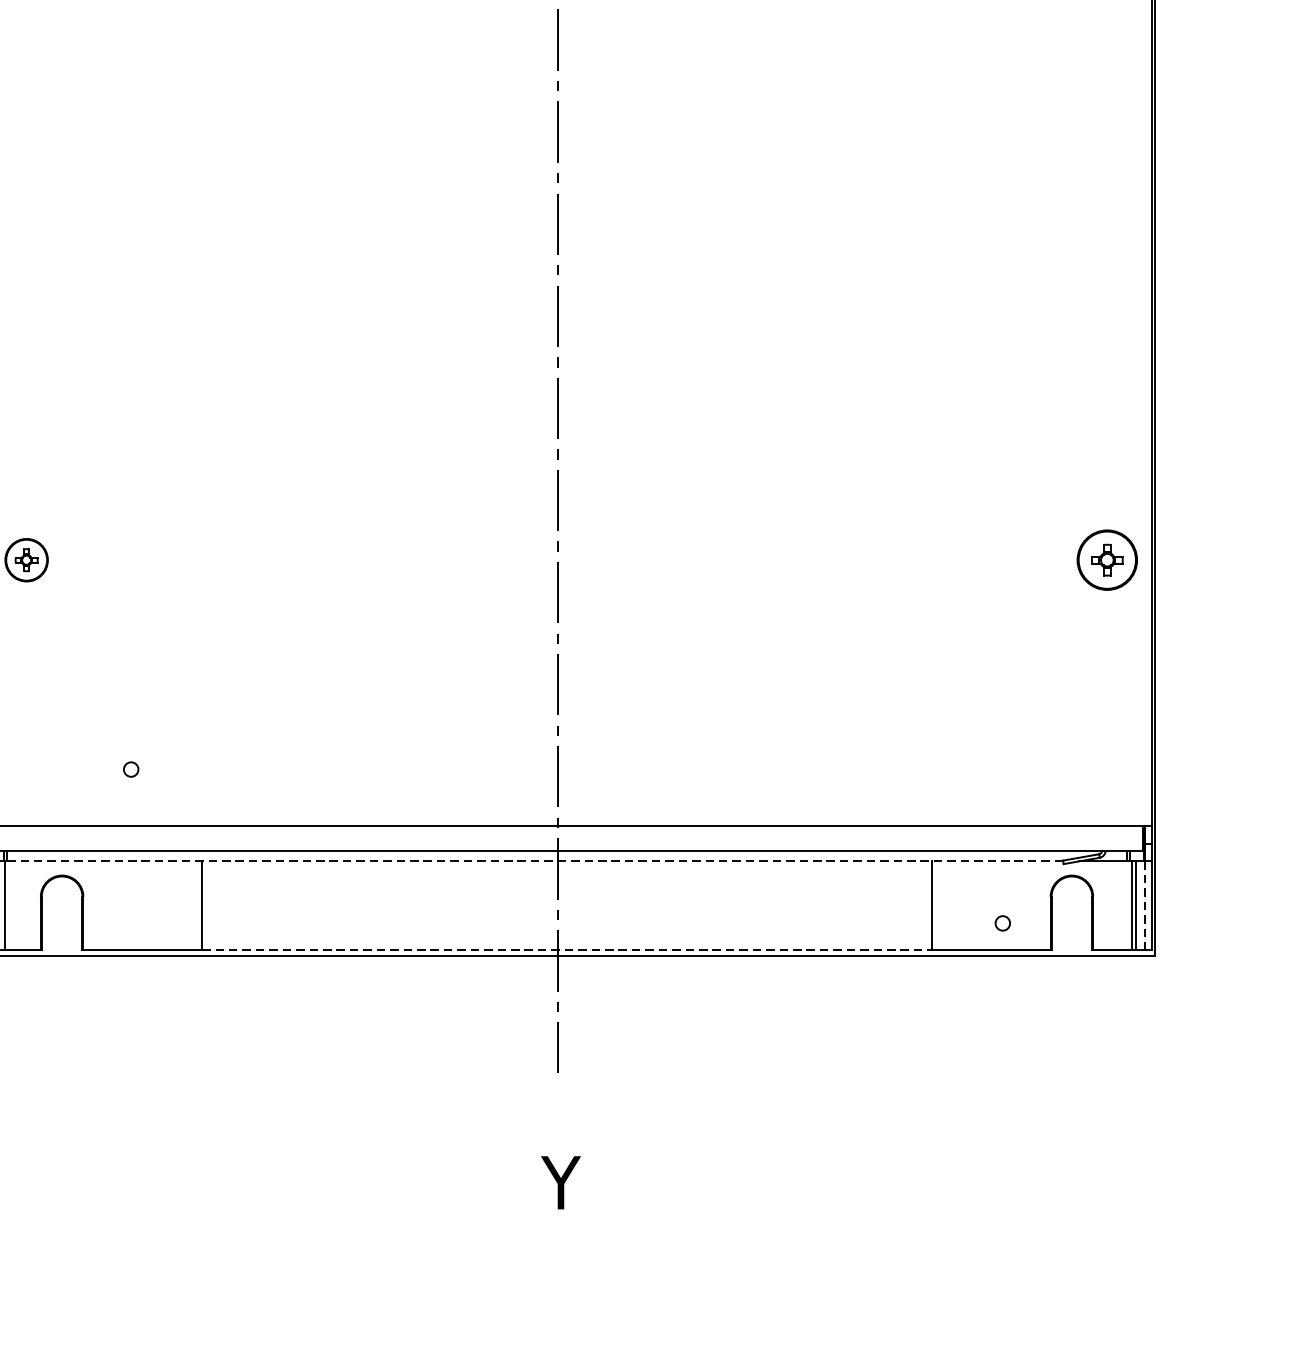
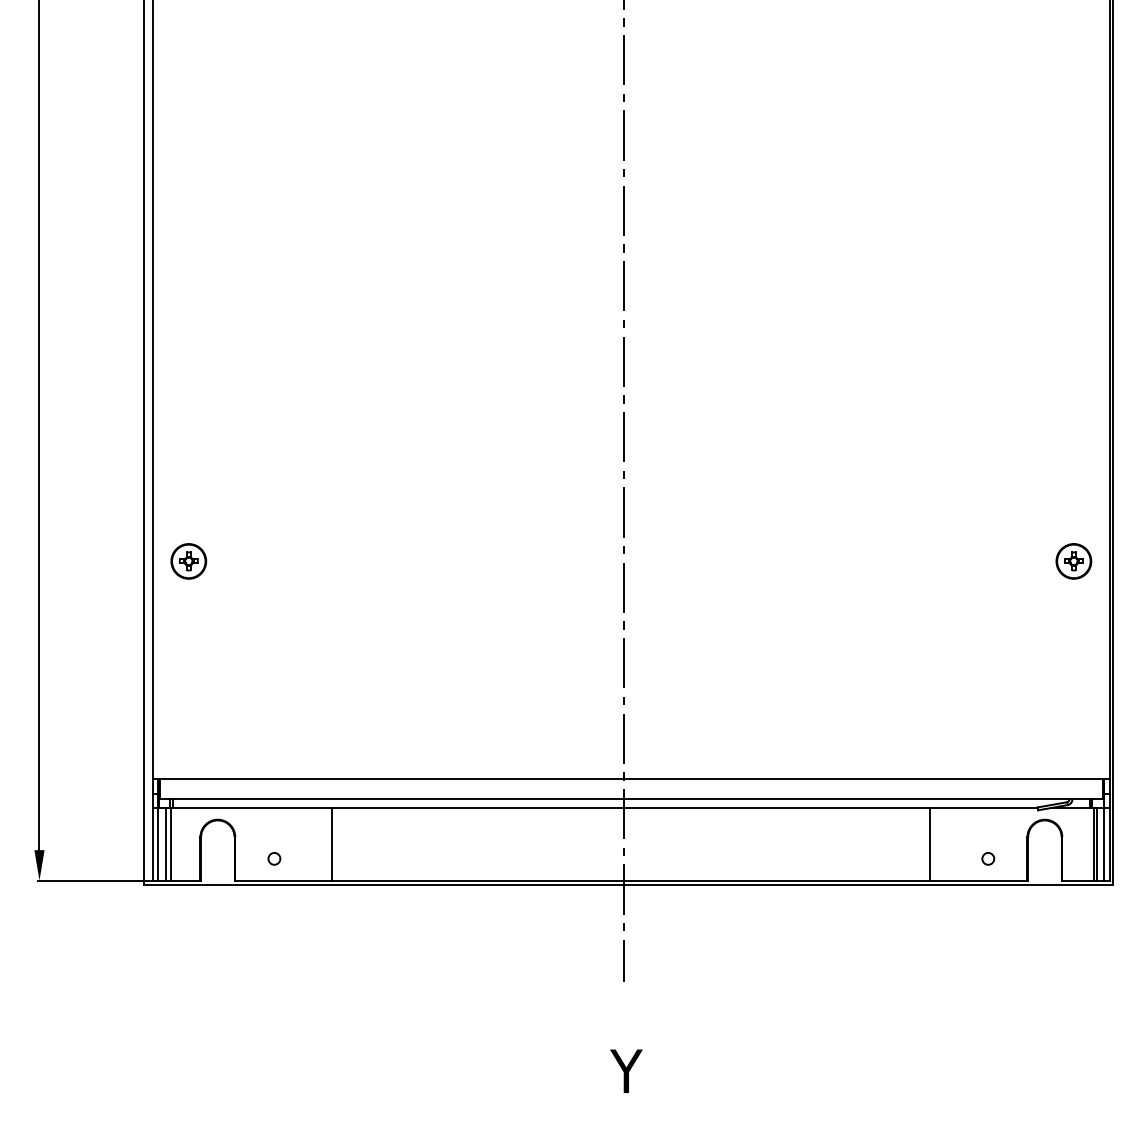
part: (1106, 560) -> (1073, 561), size x0.71
circle: (131, 769) -> (274, 858), moved
line: (534, 861) -> (604, 808), dashed -> solid
line: (1144, 905) -> (1104, 844), dashed -> solid
line: (567, 949) -> (631, 880), dashed -> solid

